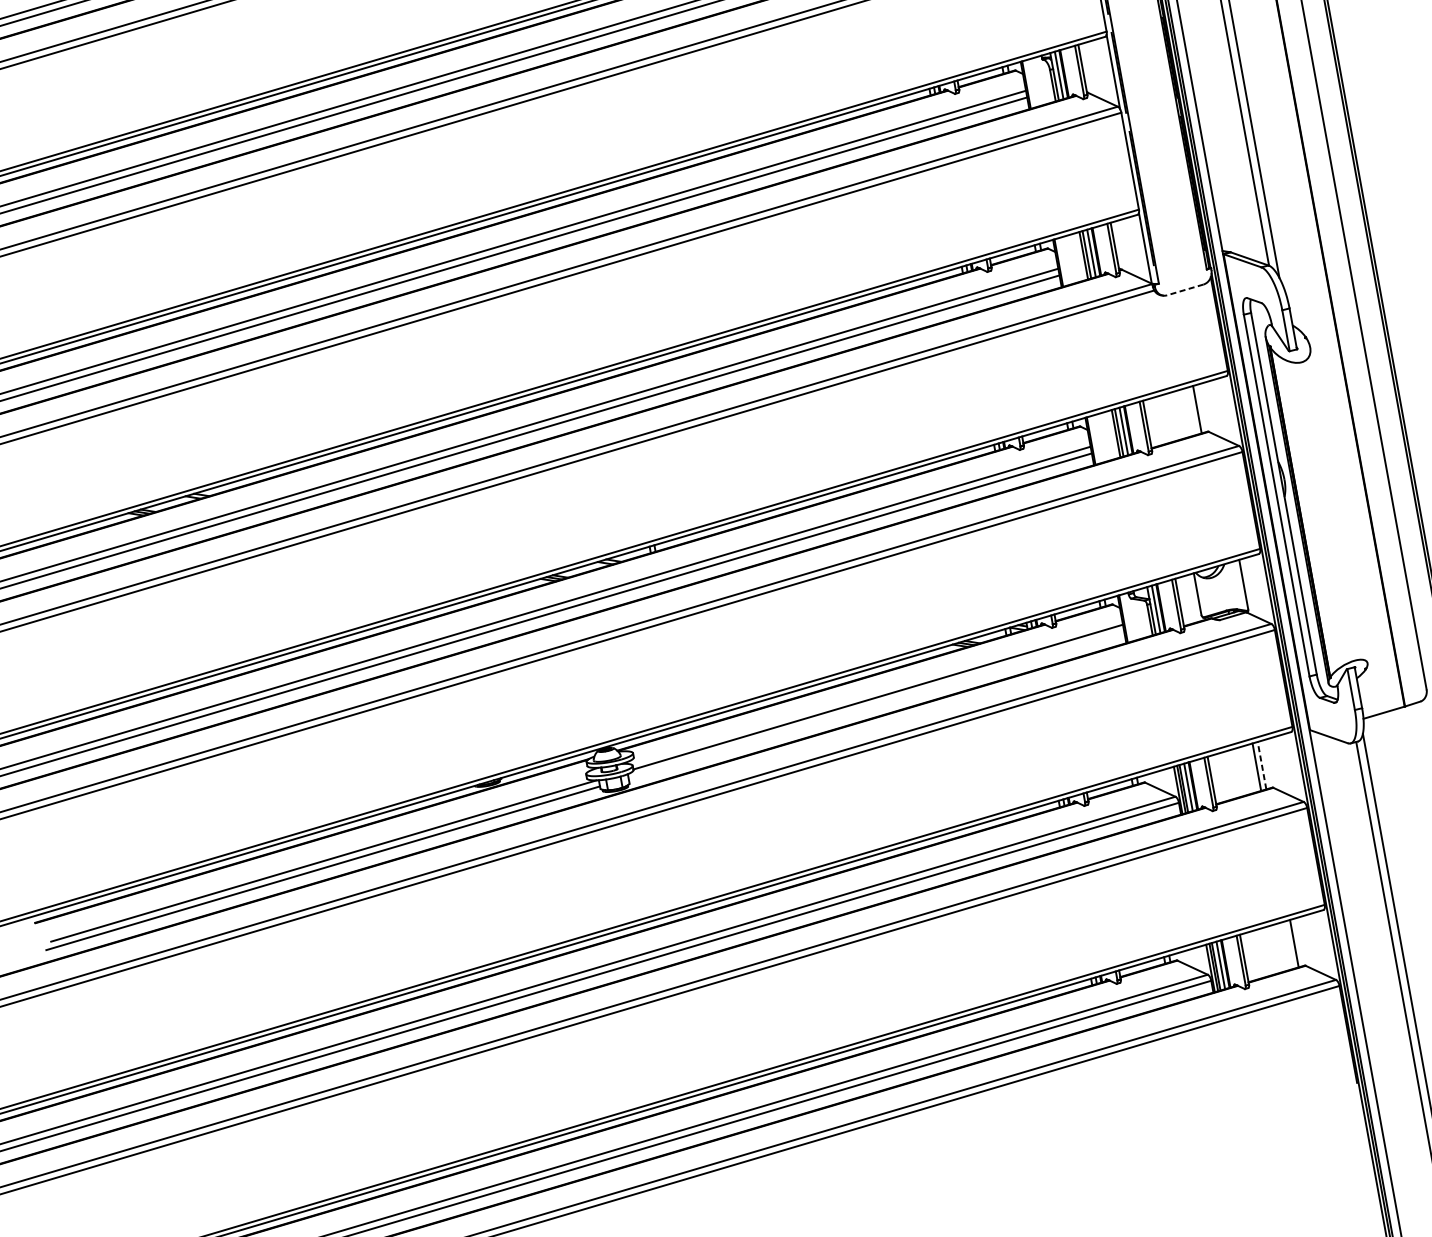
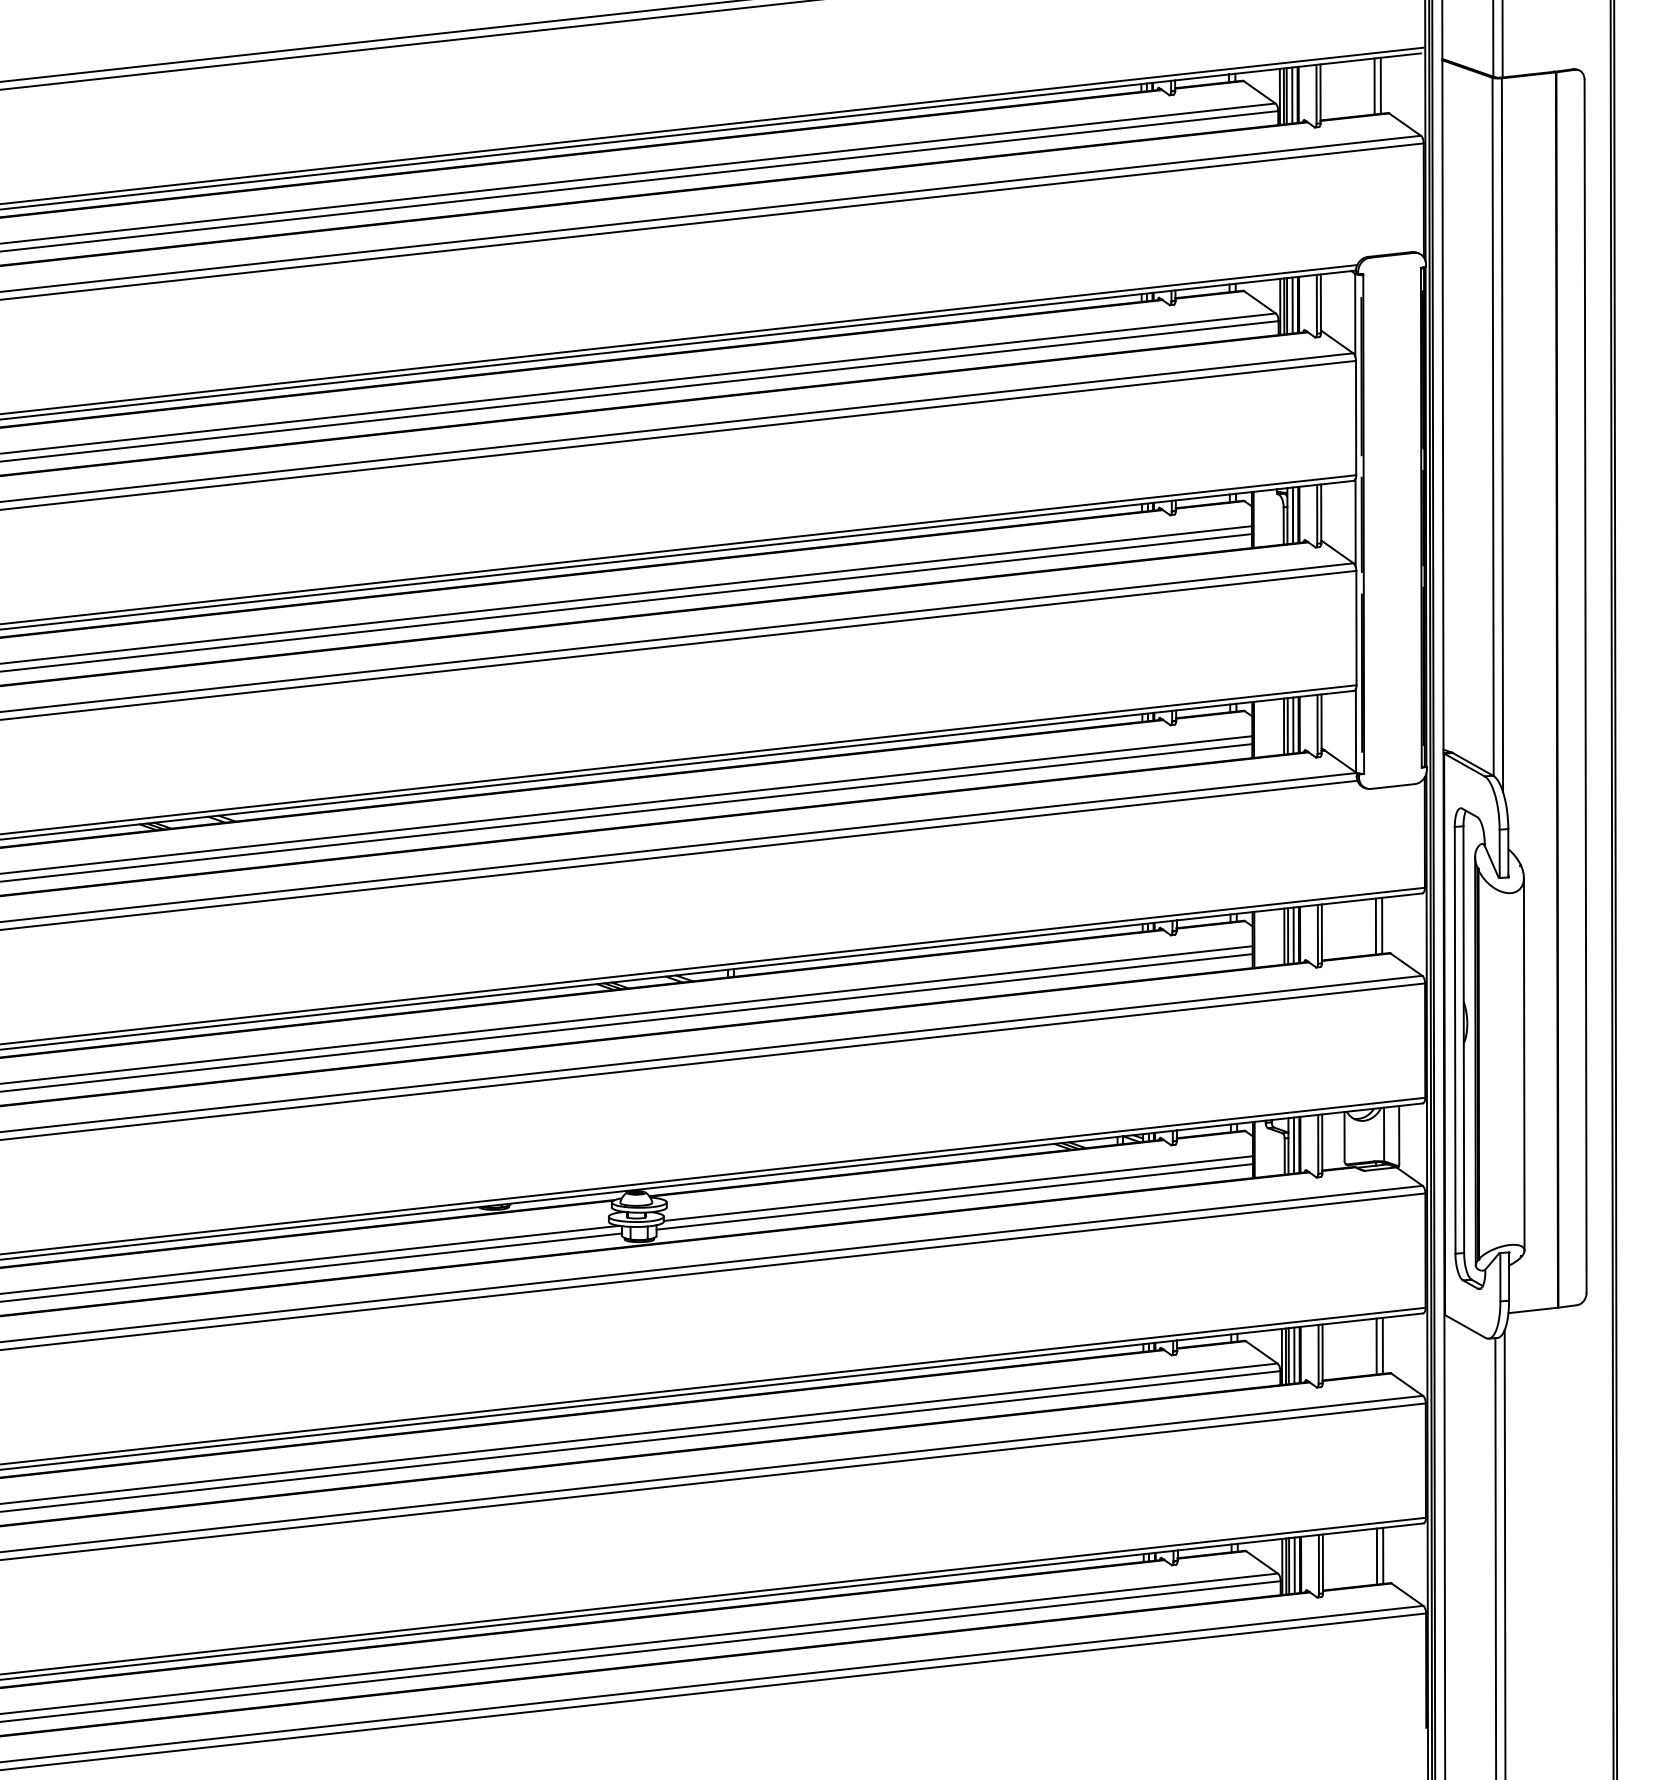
line: (1184, 289) -> (1392, 786), dashed -> solid
line: (1191, 411) -> (1375, 926), added
line: (1338, 504) -> (1523, 1063), added
line: (1231, 586) -> (1384, 1134), added
line: (876, 704) -> (954, 1196), added
line: (1261, 765) -> (1382, 1345), dashed -> solid
line: (1288, 945) -> (1376, 1556), added

